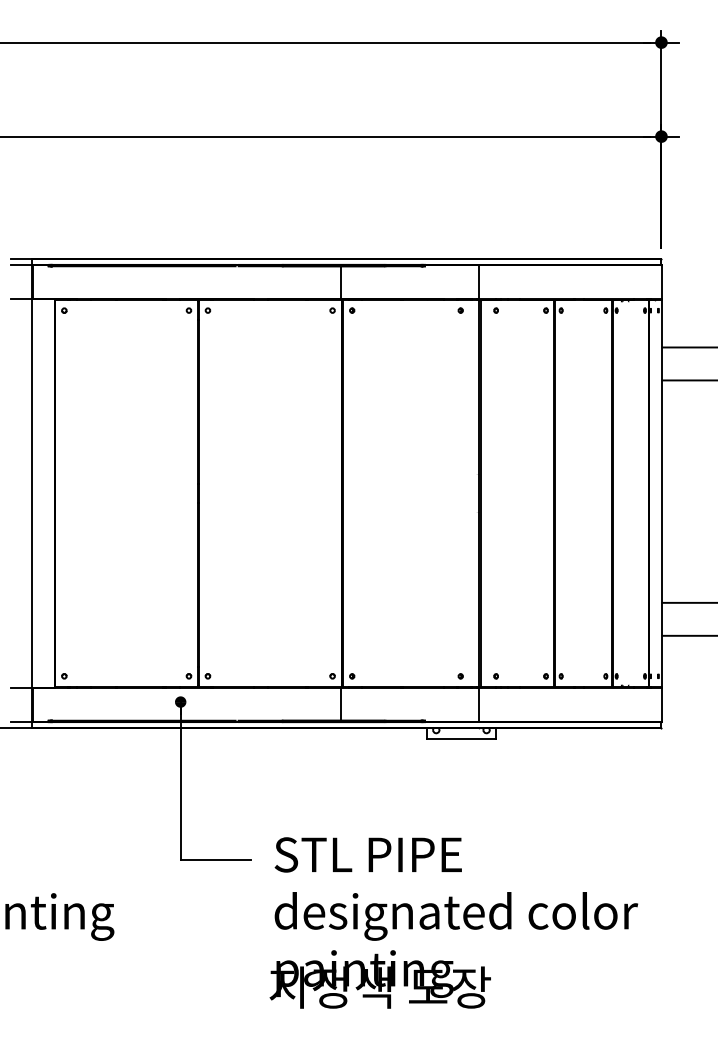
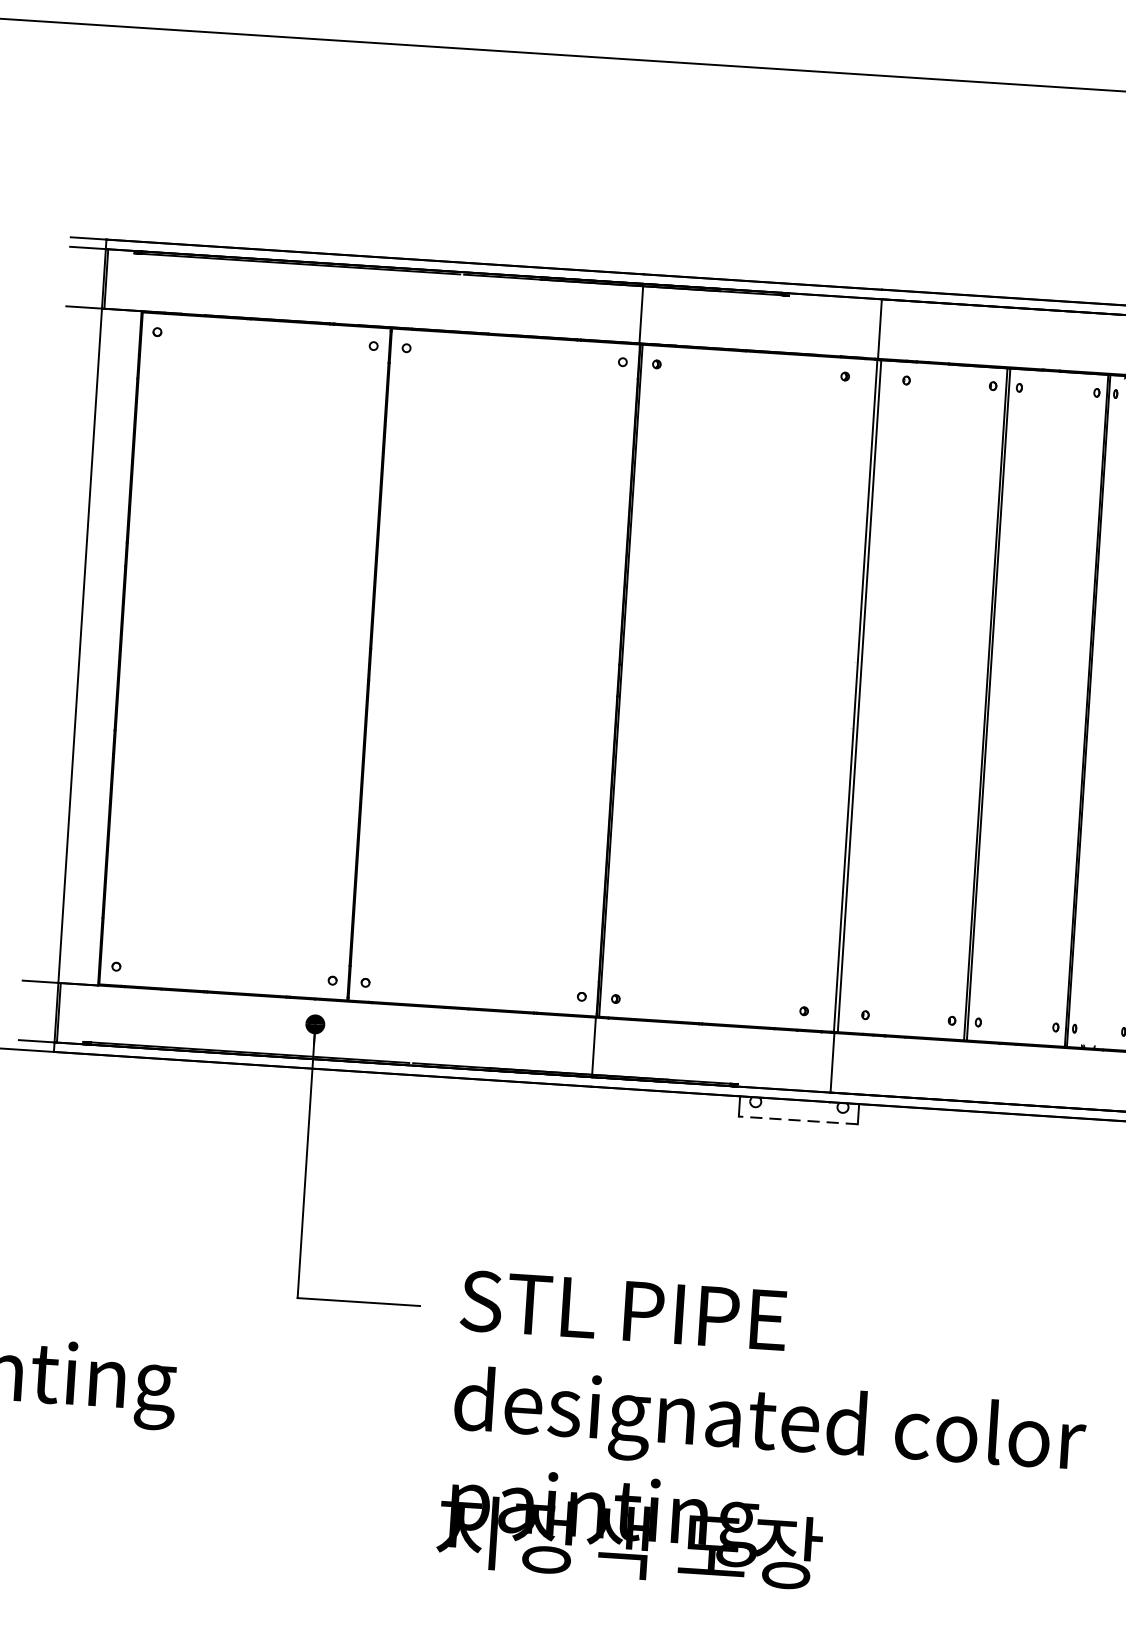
line: (460, 739) -> (796, 1120), solid -> dashed

